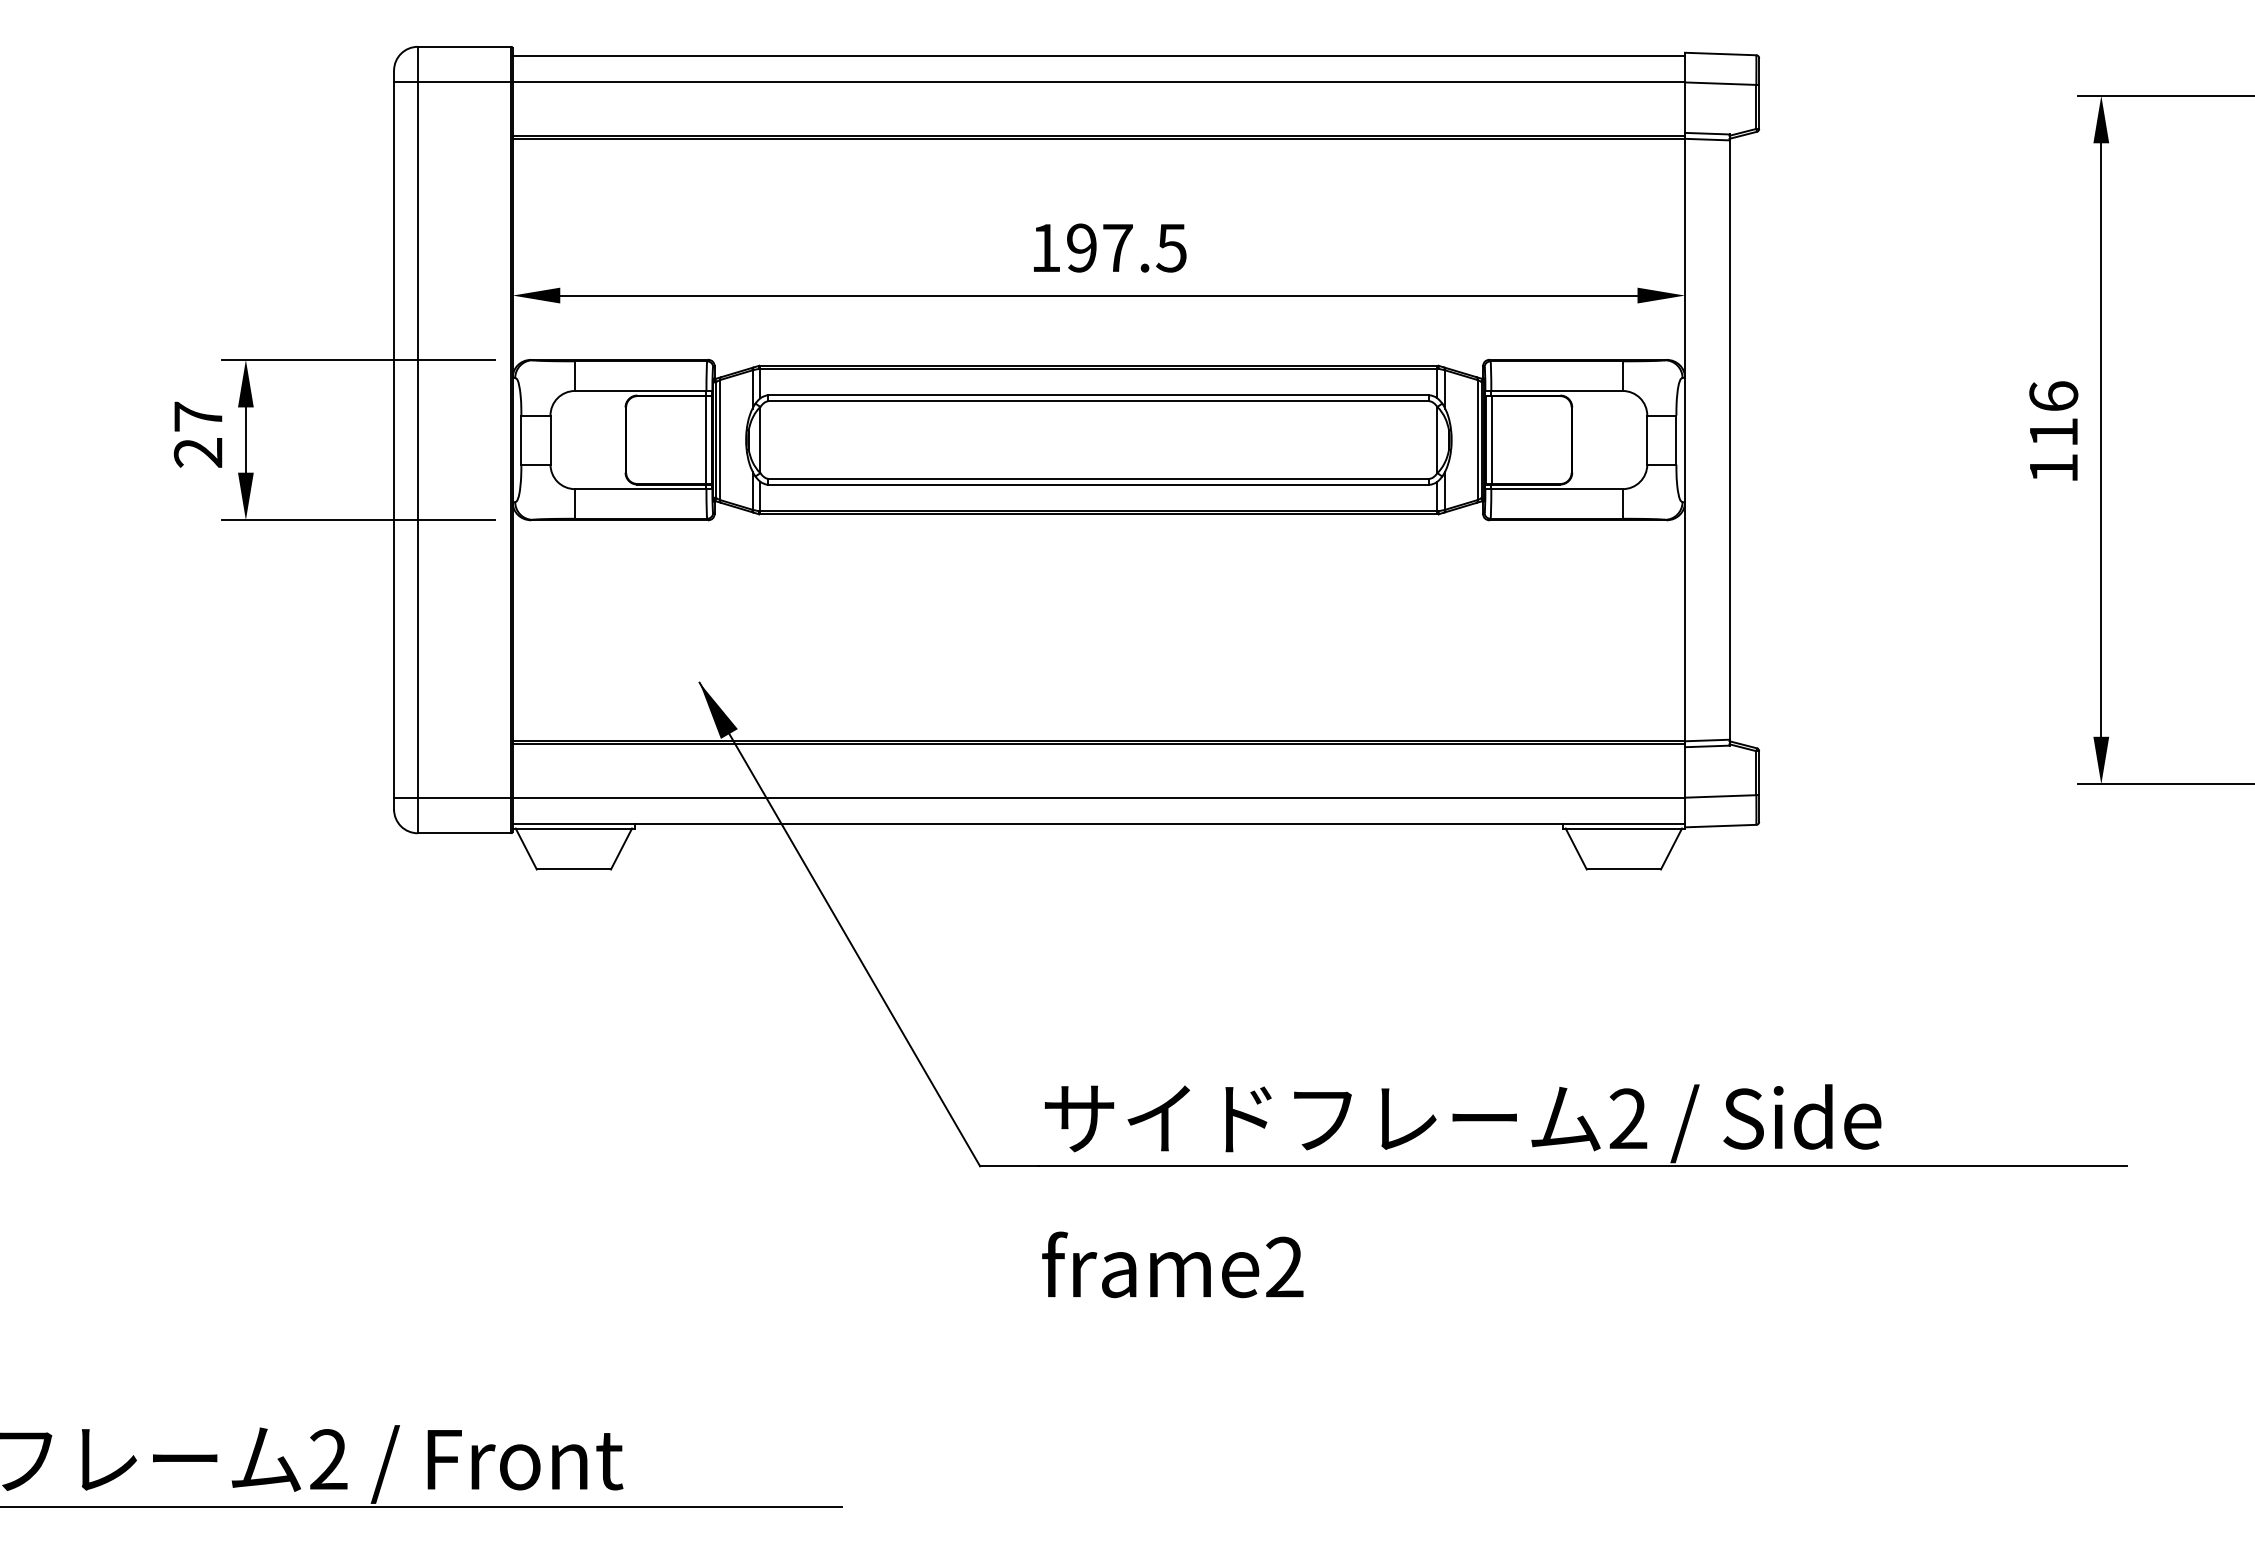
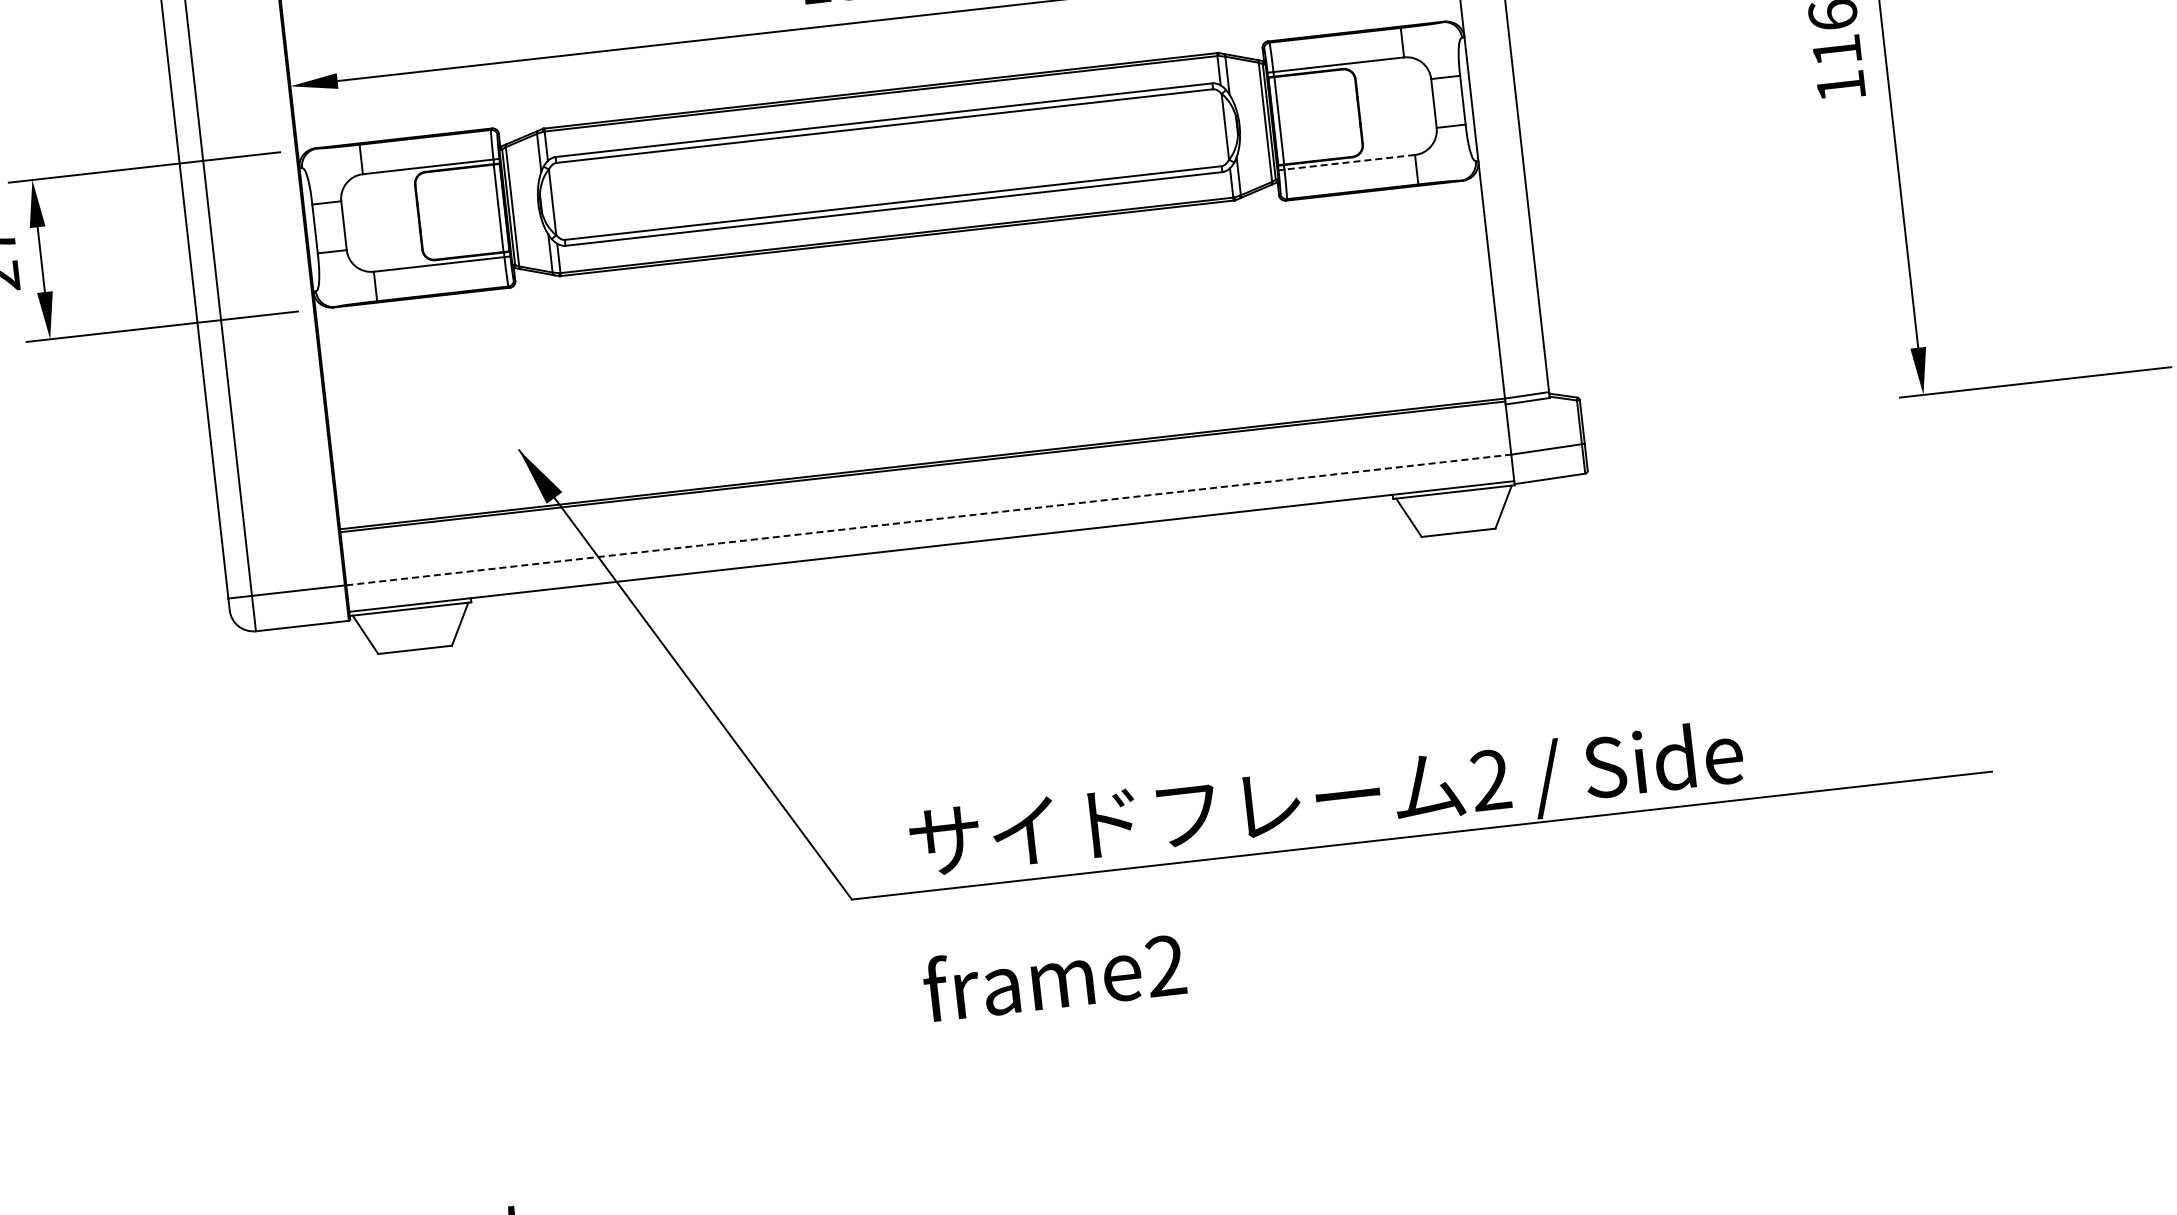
line: (1557, 489) -> (1350, 162), solid -> dashed
line: (1099, 797) -> (929, 519), solid -> dashed

